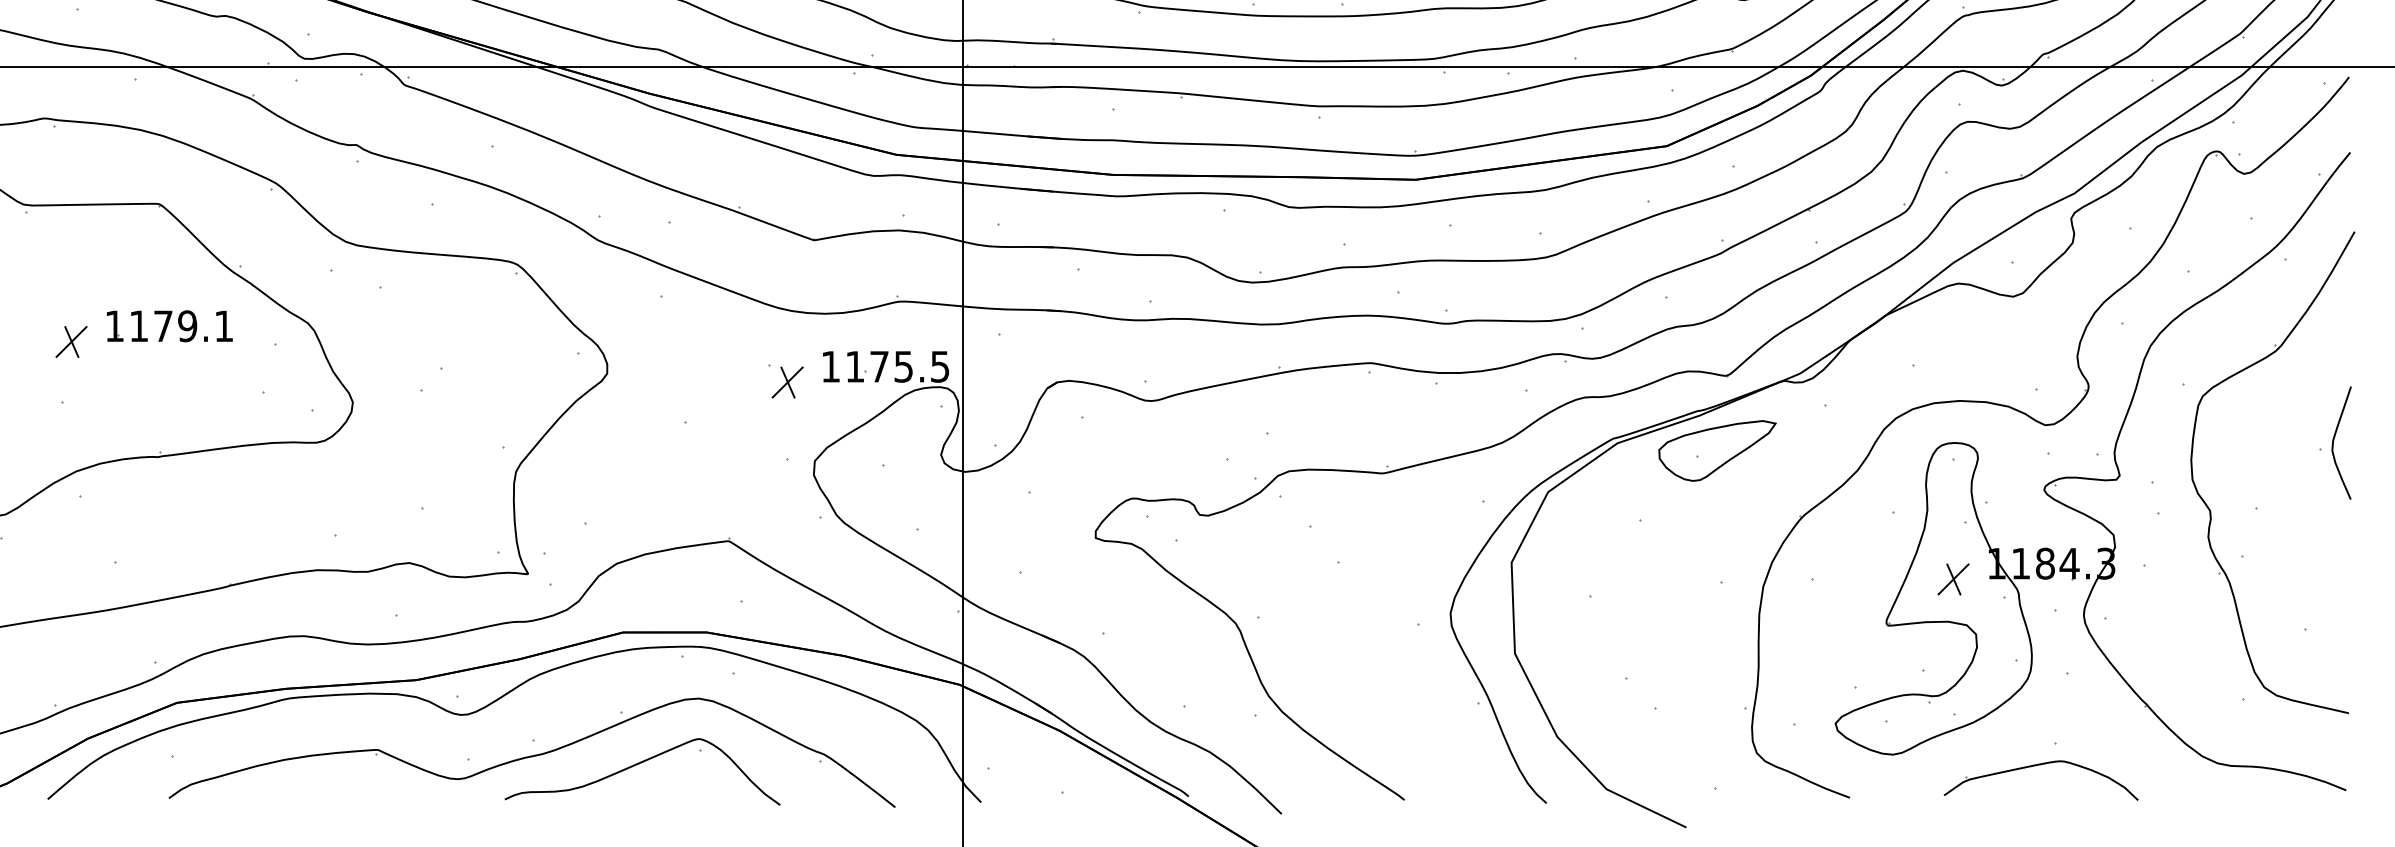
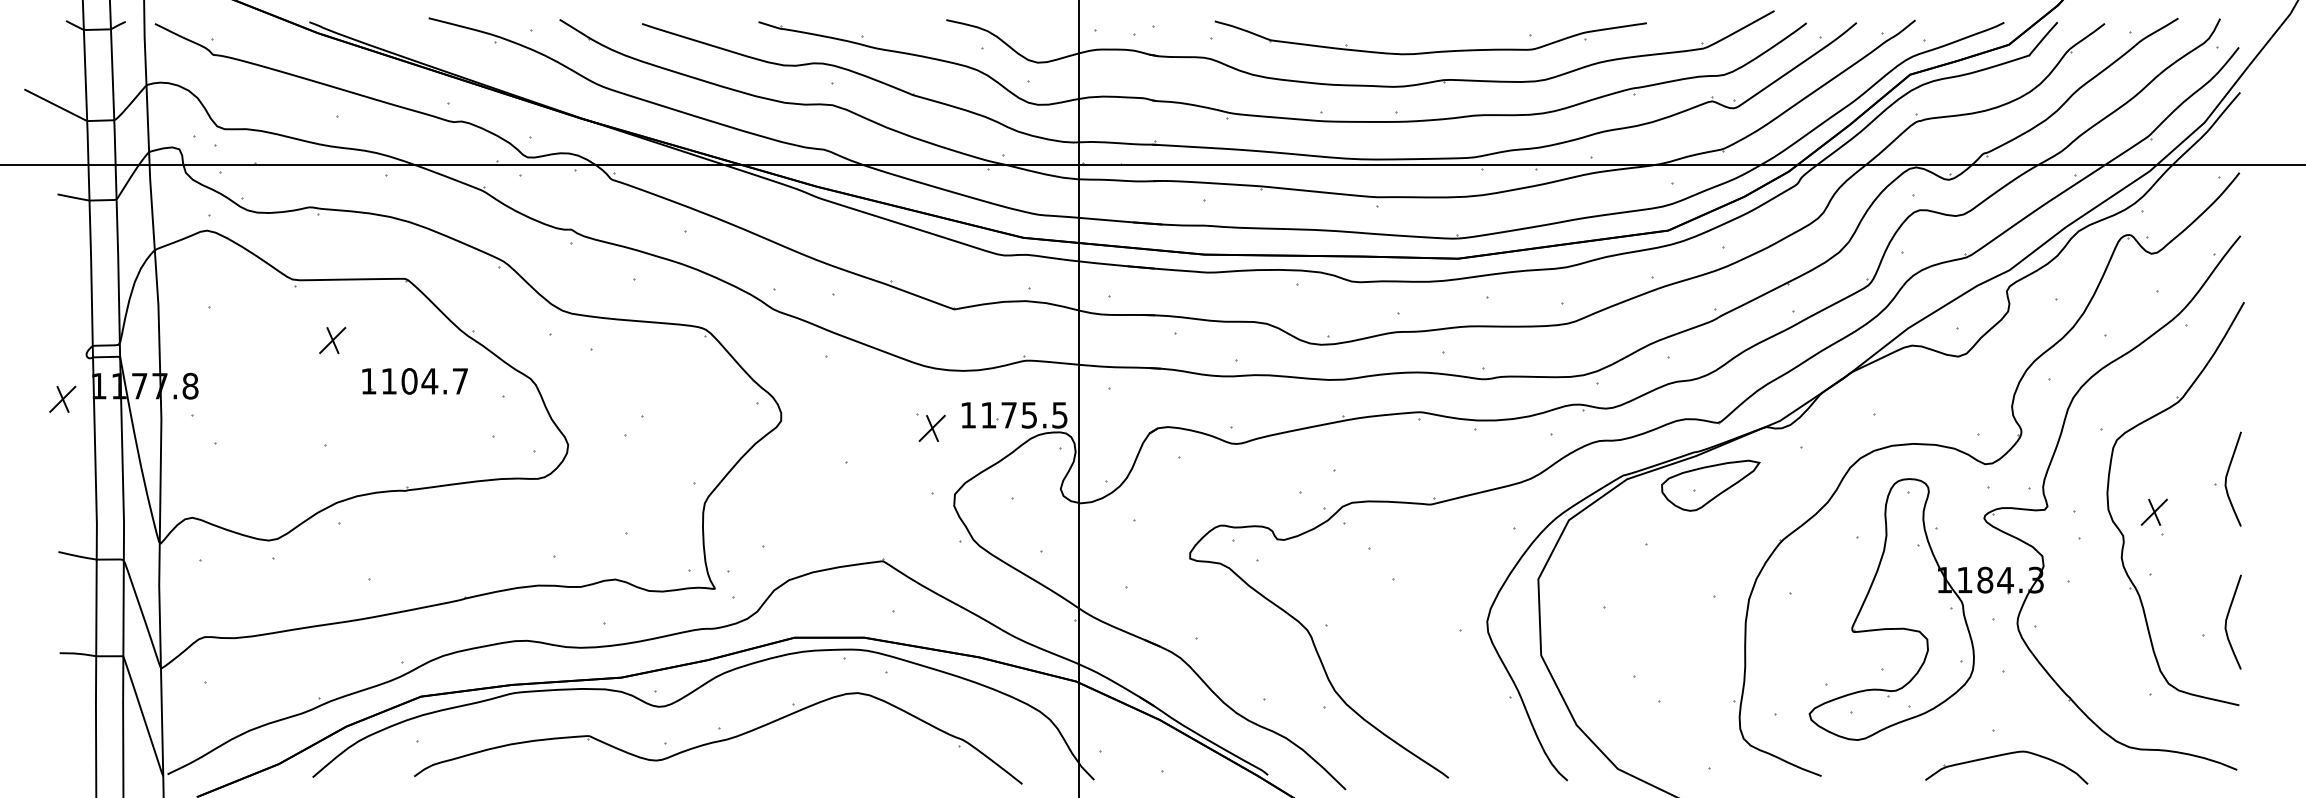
text: (193, 326) -> (434, 381), 1179.1 -> 1104.7
part: (71, 341) -> (332, 340), moved
part: (1952, 578) -> (2153, 511), moved
curve: (2334, 611) -> (2227, 620), added
part: (638, 764) -> (807, 748), removed
part: (2039, 765) -> (2005, 755), moved

